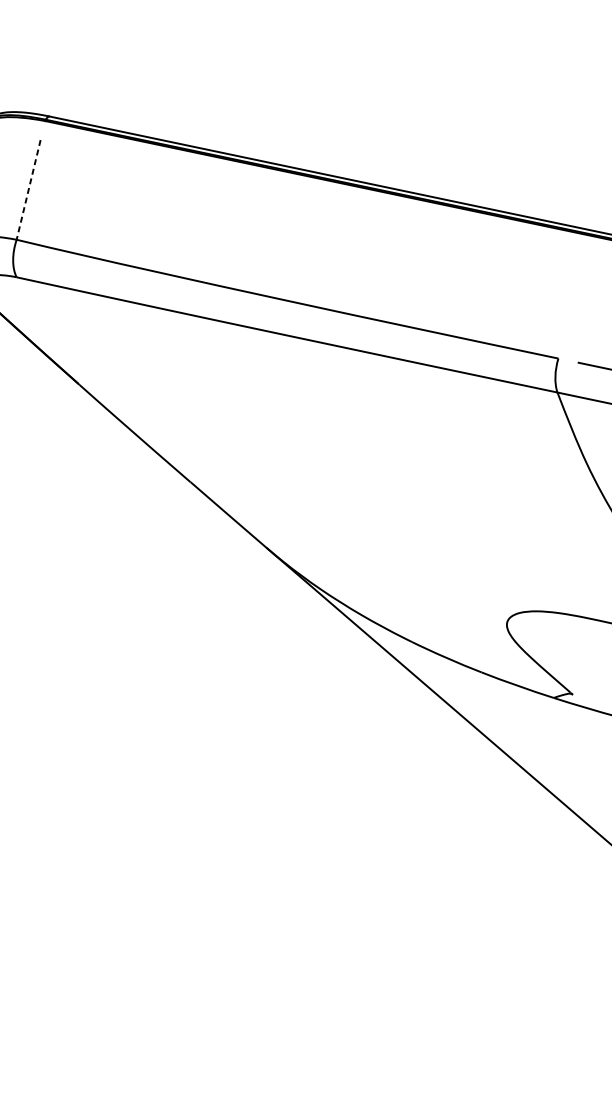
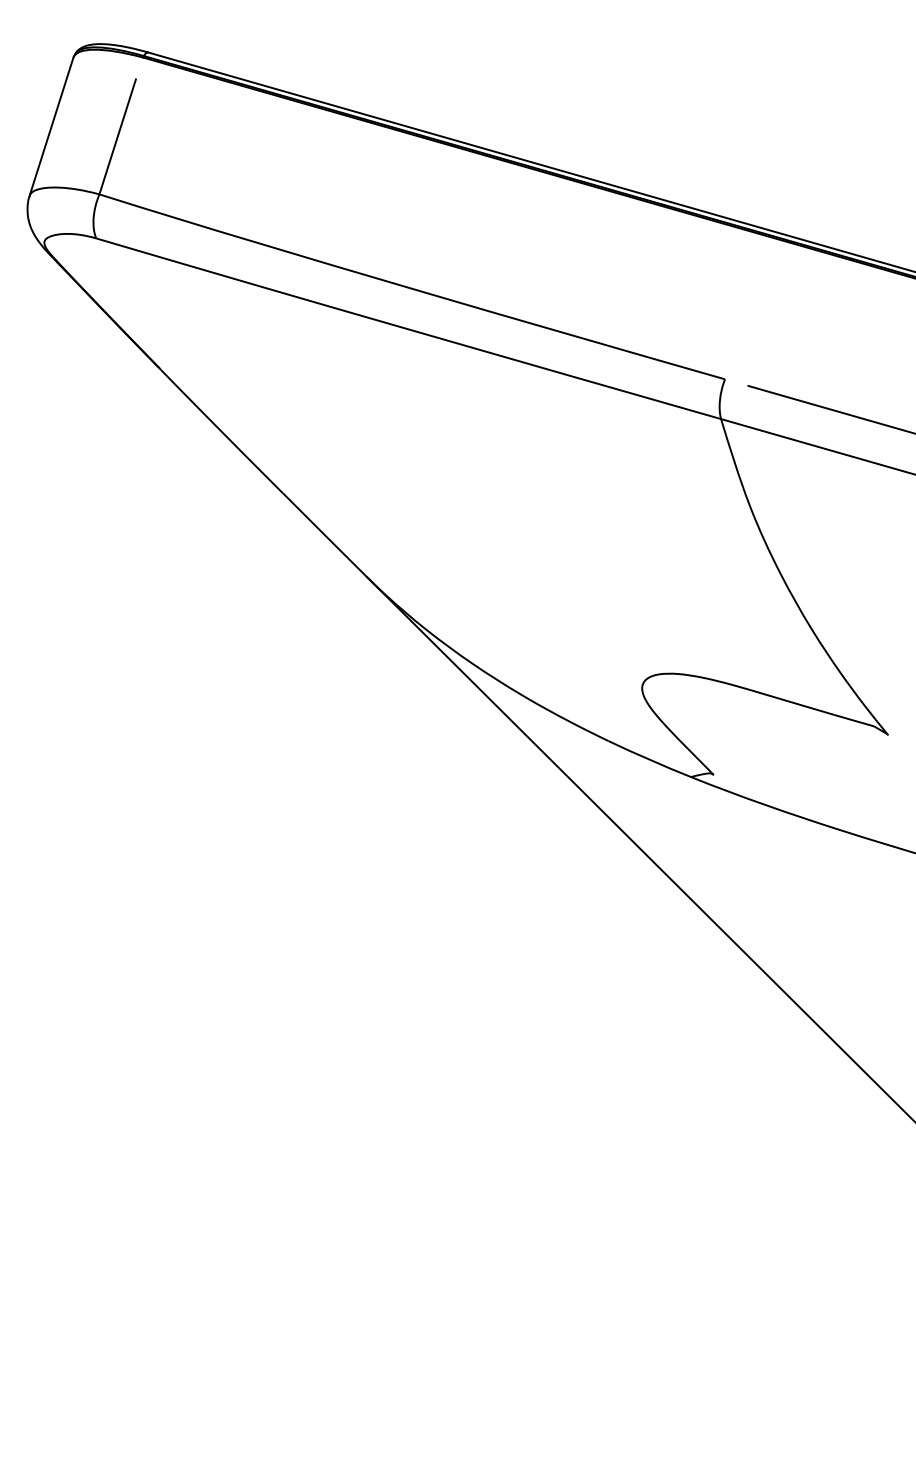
line: (28, 190) -> (117, 137), dashed -> solid

